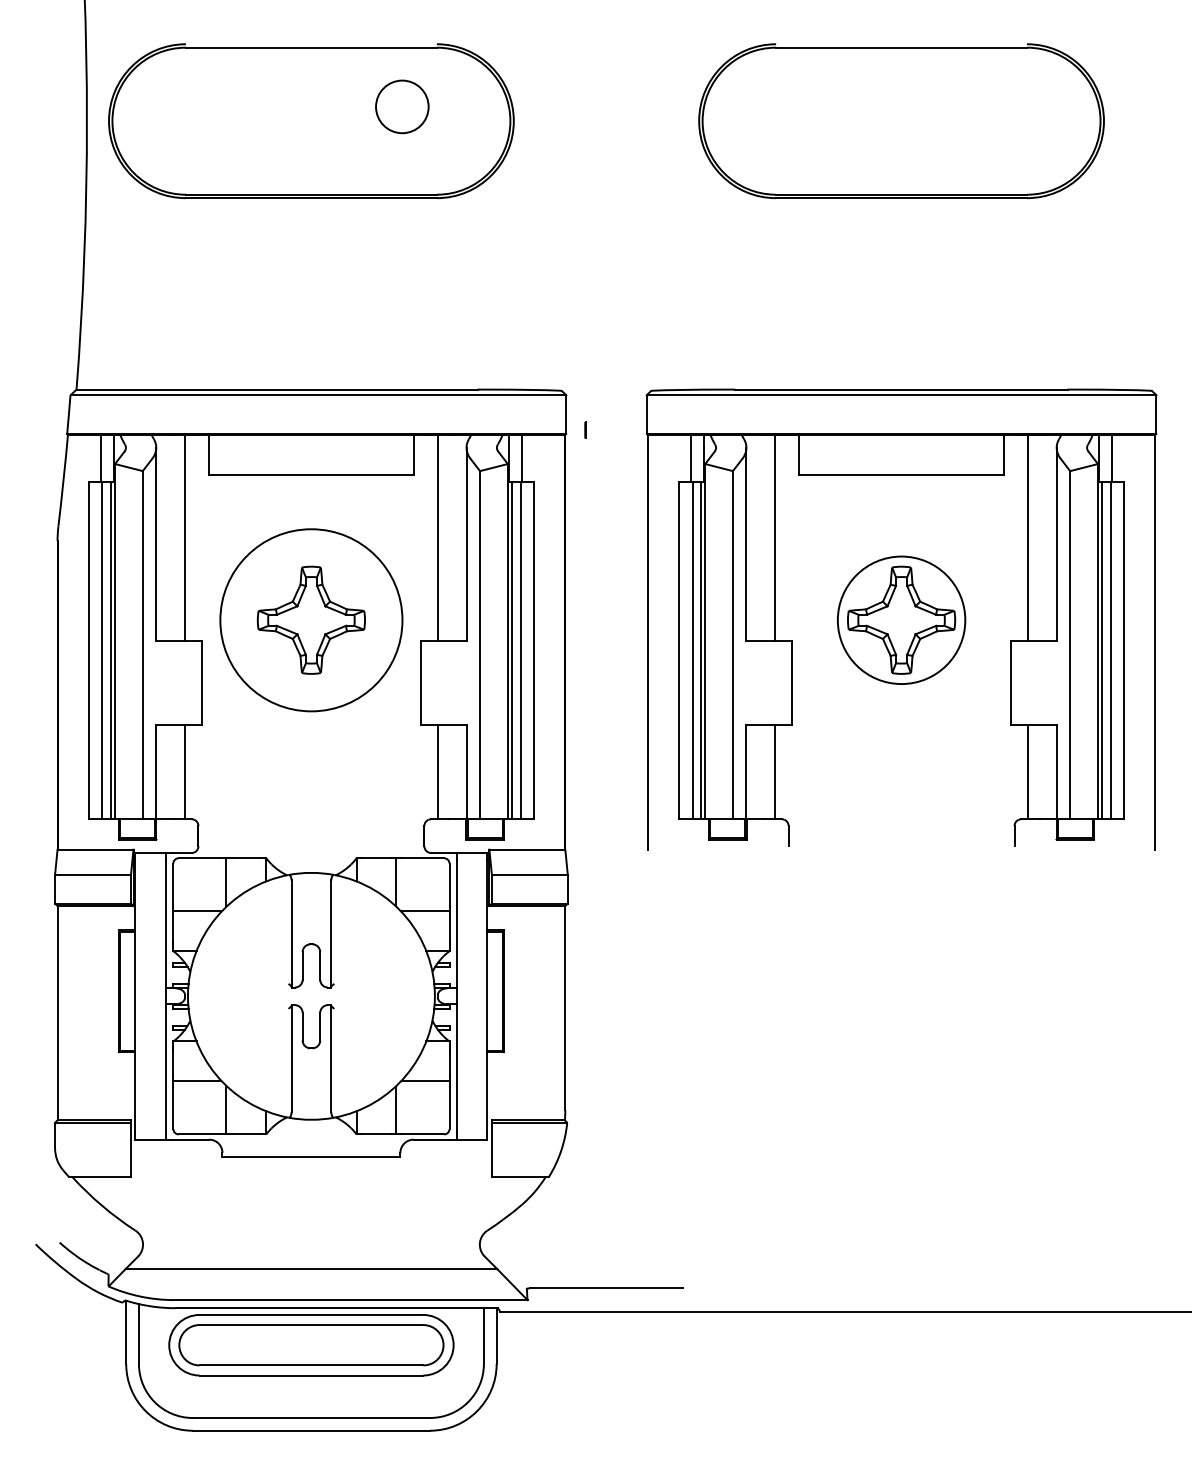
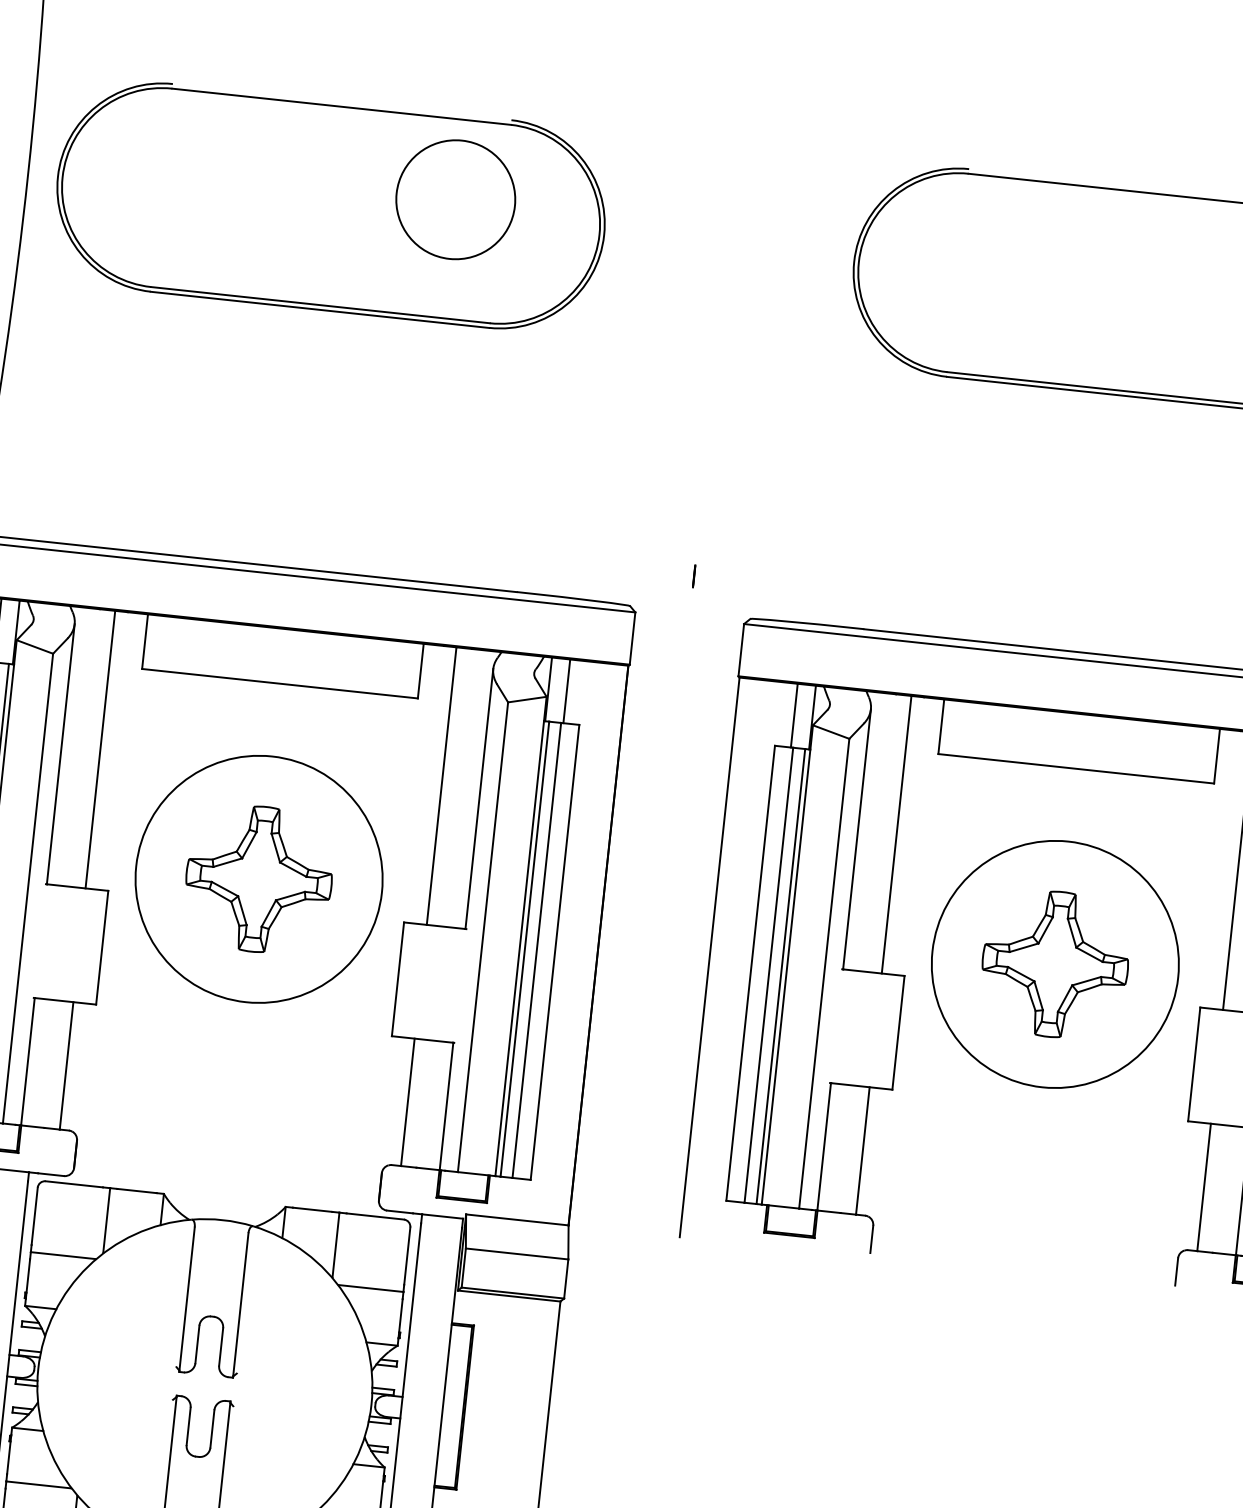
circle: (402, 106) -> (456, 199), size x1.67
line: (585, 429) -> (694, 575), moved
circle: (901, 620) -> (1055, 964), size x1.43

